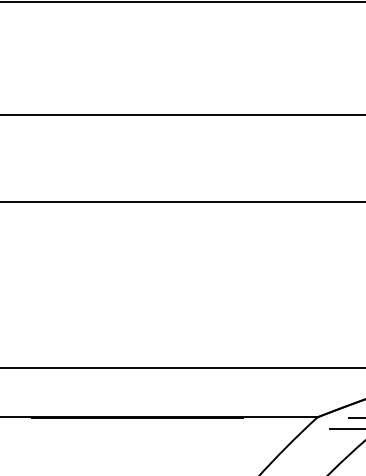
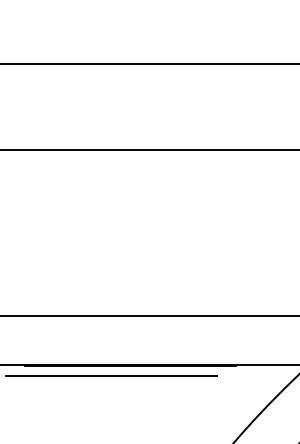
line: (118, 429) -> (111, 376), added

